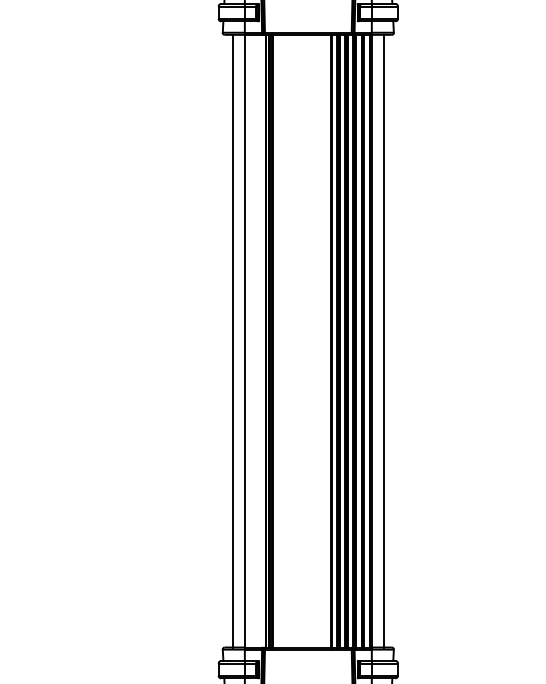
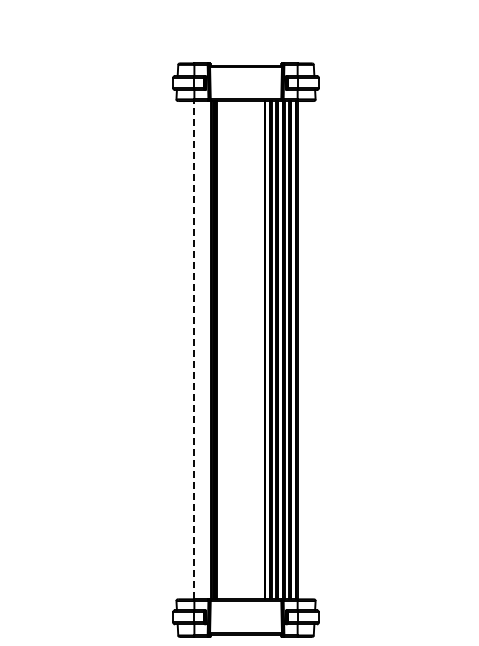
line: (244, 340) -> (194, 349), solid -> dashed
line: (232, 341) -> (184, 350), removed
line: (383, 341) -> (307, 350), removed

